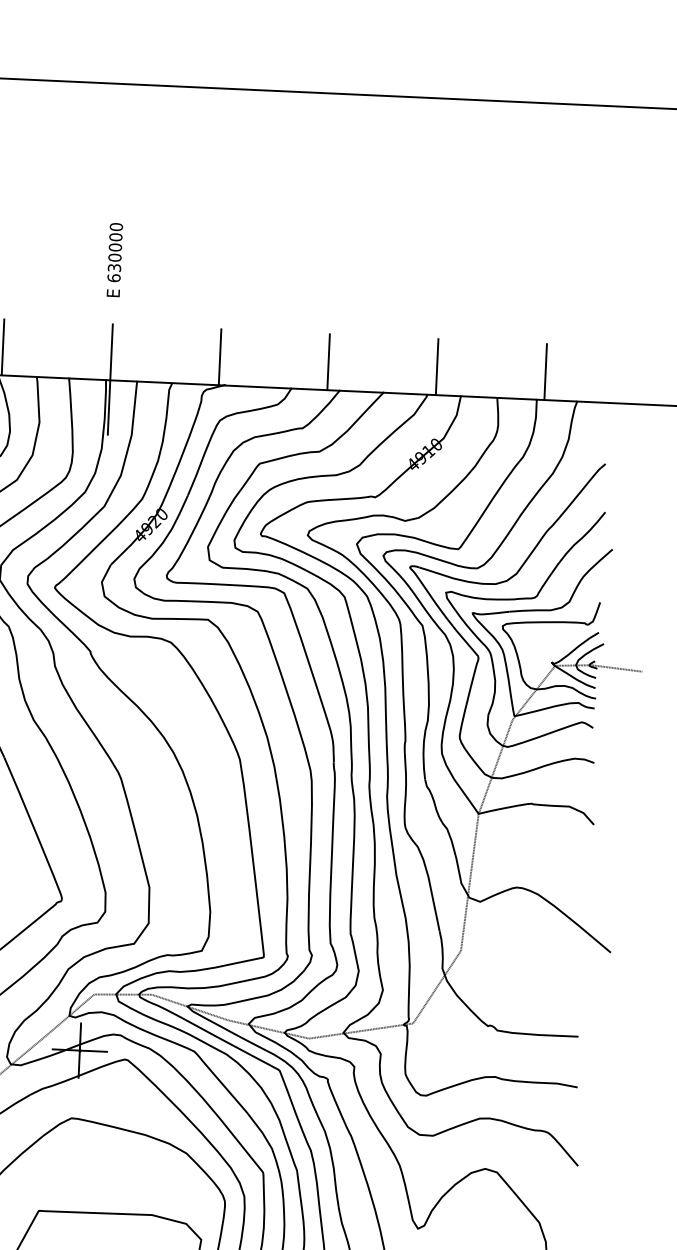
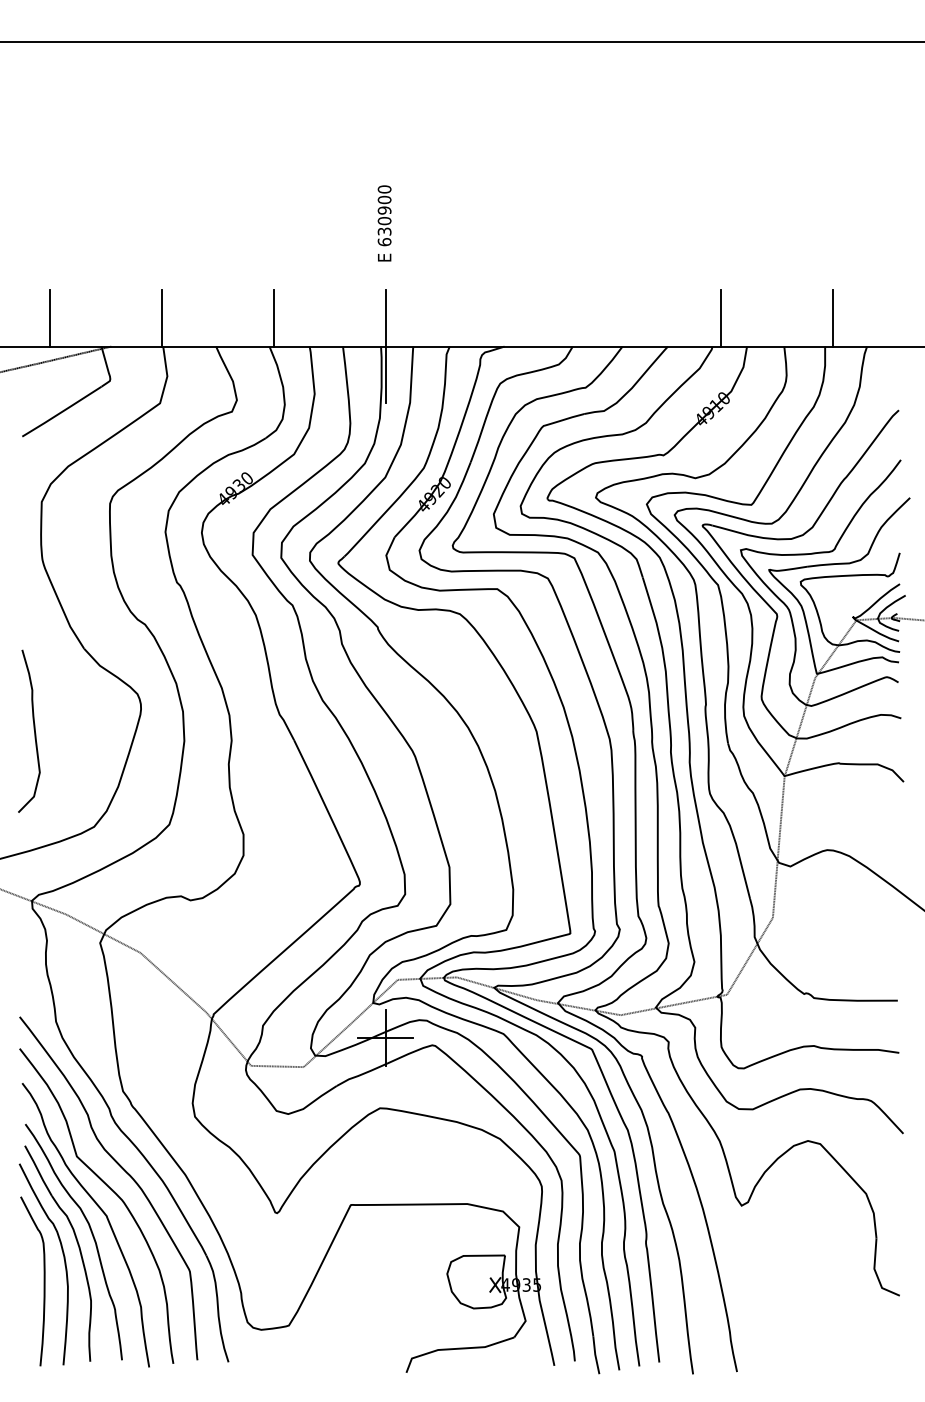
text: (115, 247) -> (384, 210), 630000 -> 630900
line: (220, 356) -> (497, 317), removed
line: (328, 361) -> (609, 317), removed

